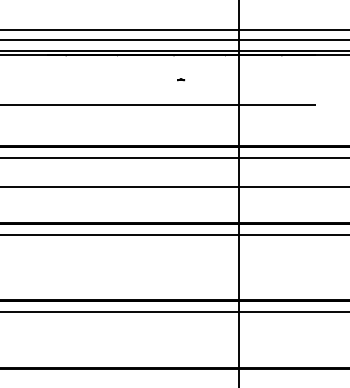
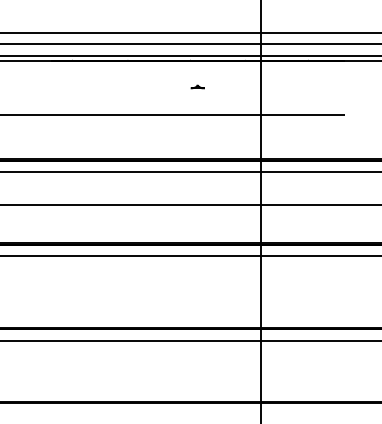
part: (180, 79) -> (197, 86), size x1.6

